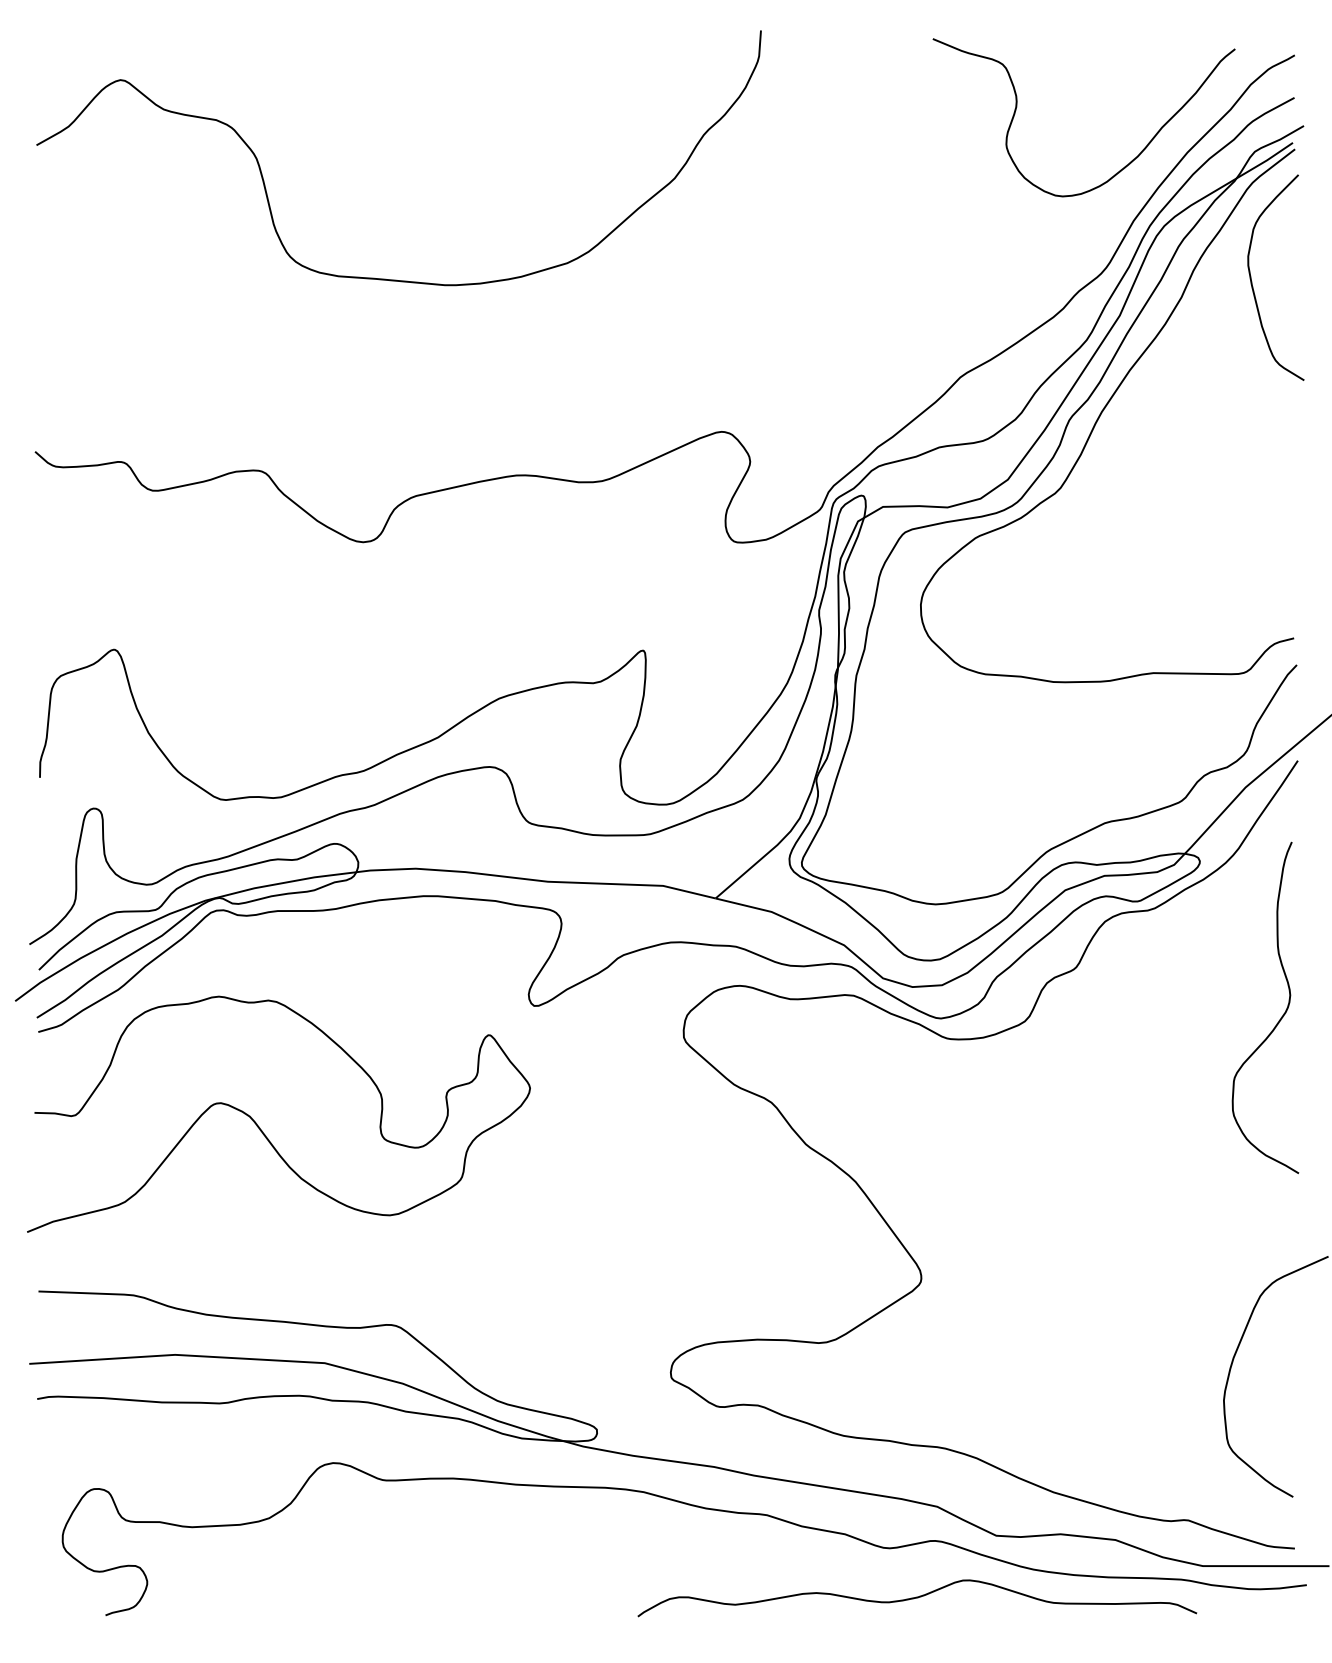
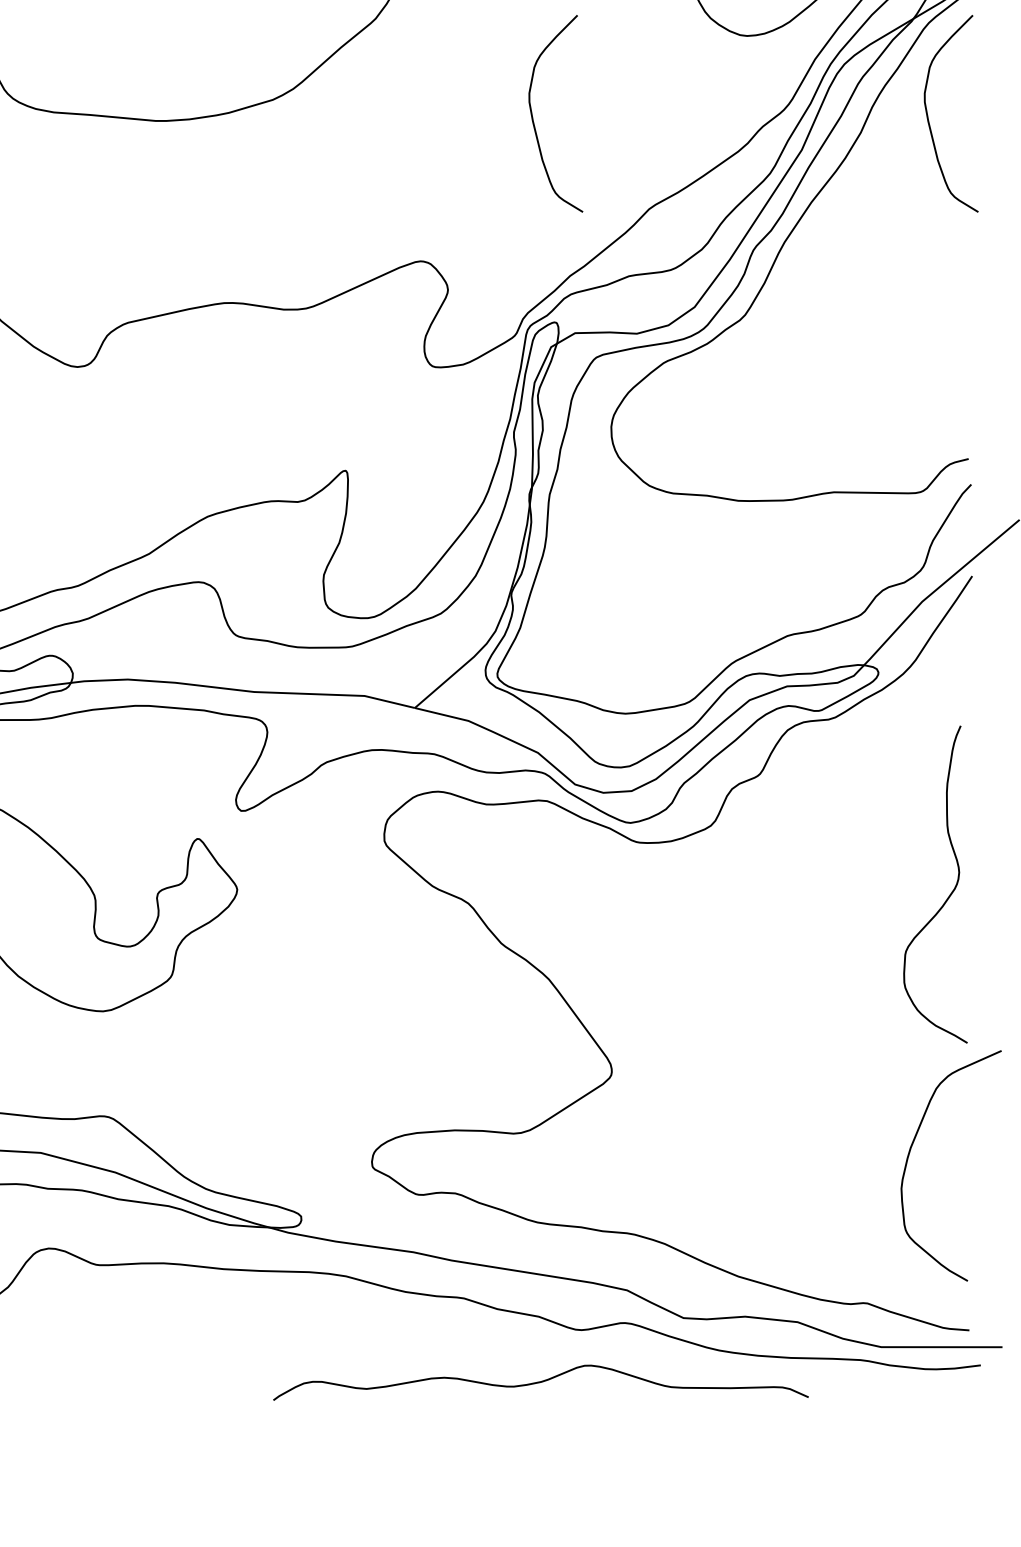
curve: (839, 281) -> (533, 117), added
curve: (1281, 1016) -> (950, 892), moved
curve: (917, 1598) -> (541, 1382), moved

